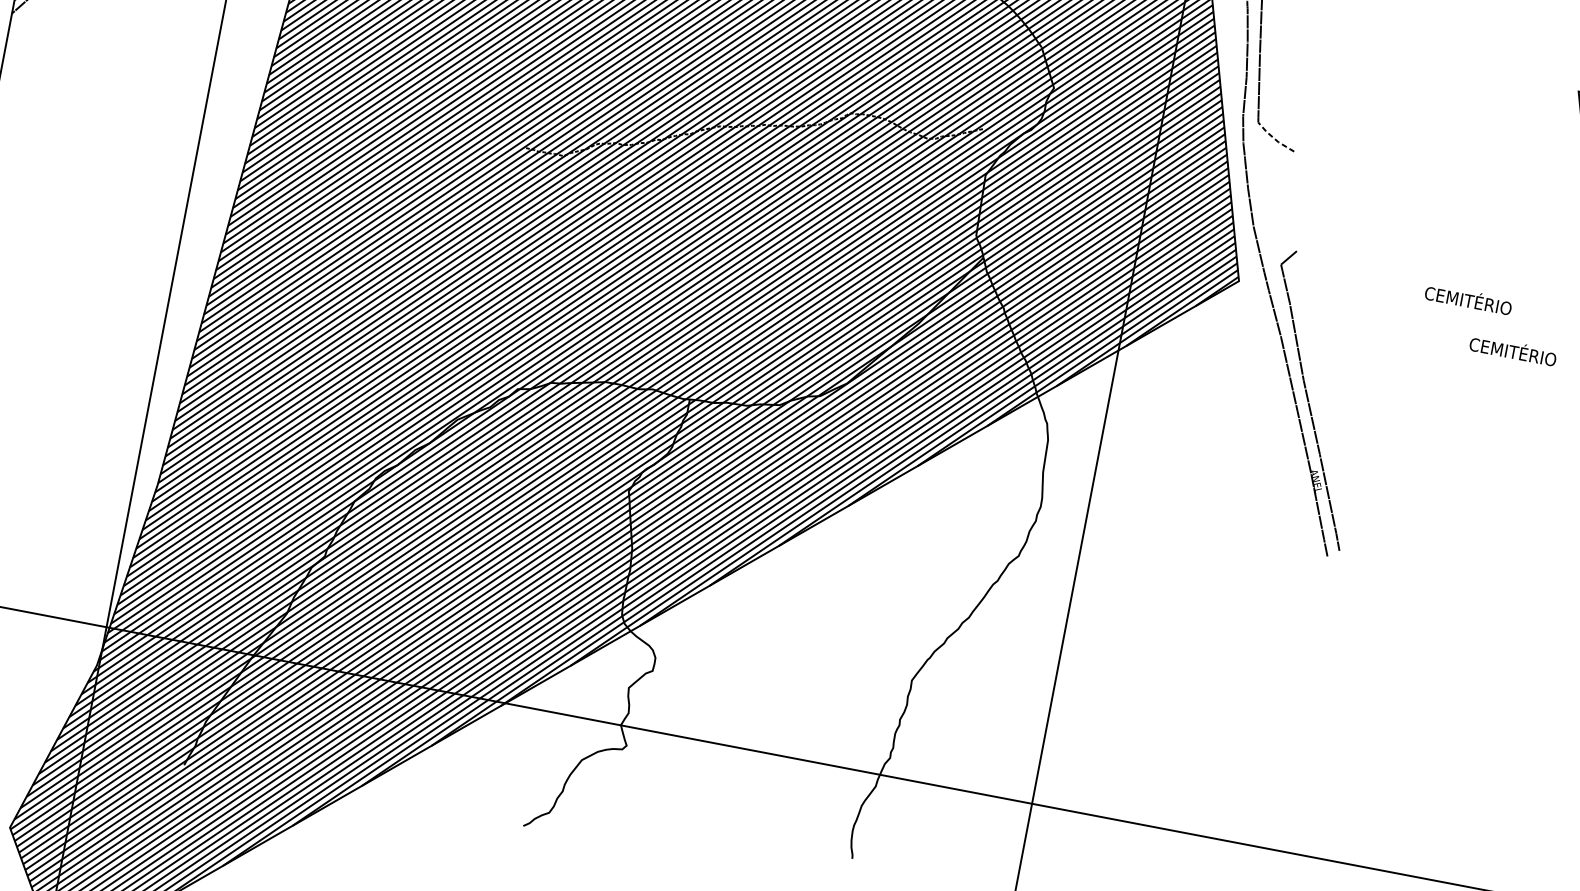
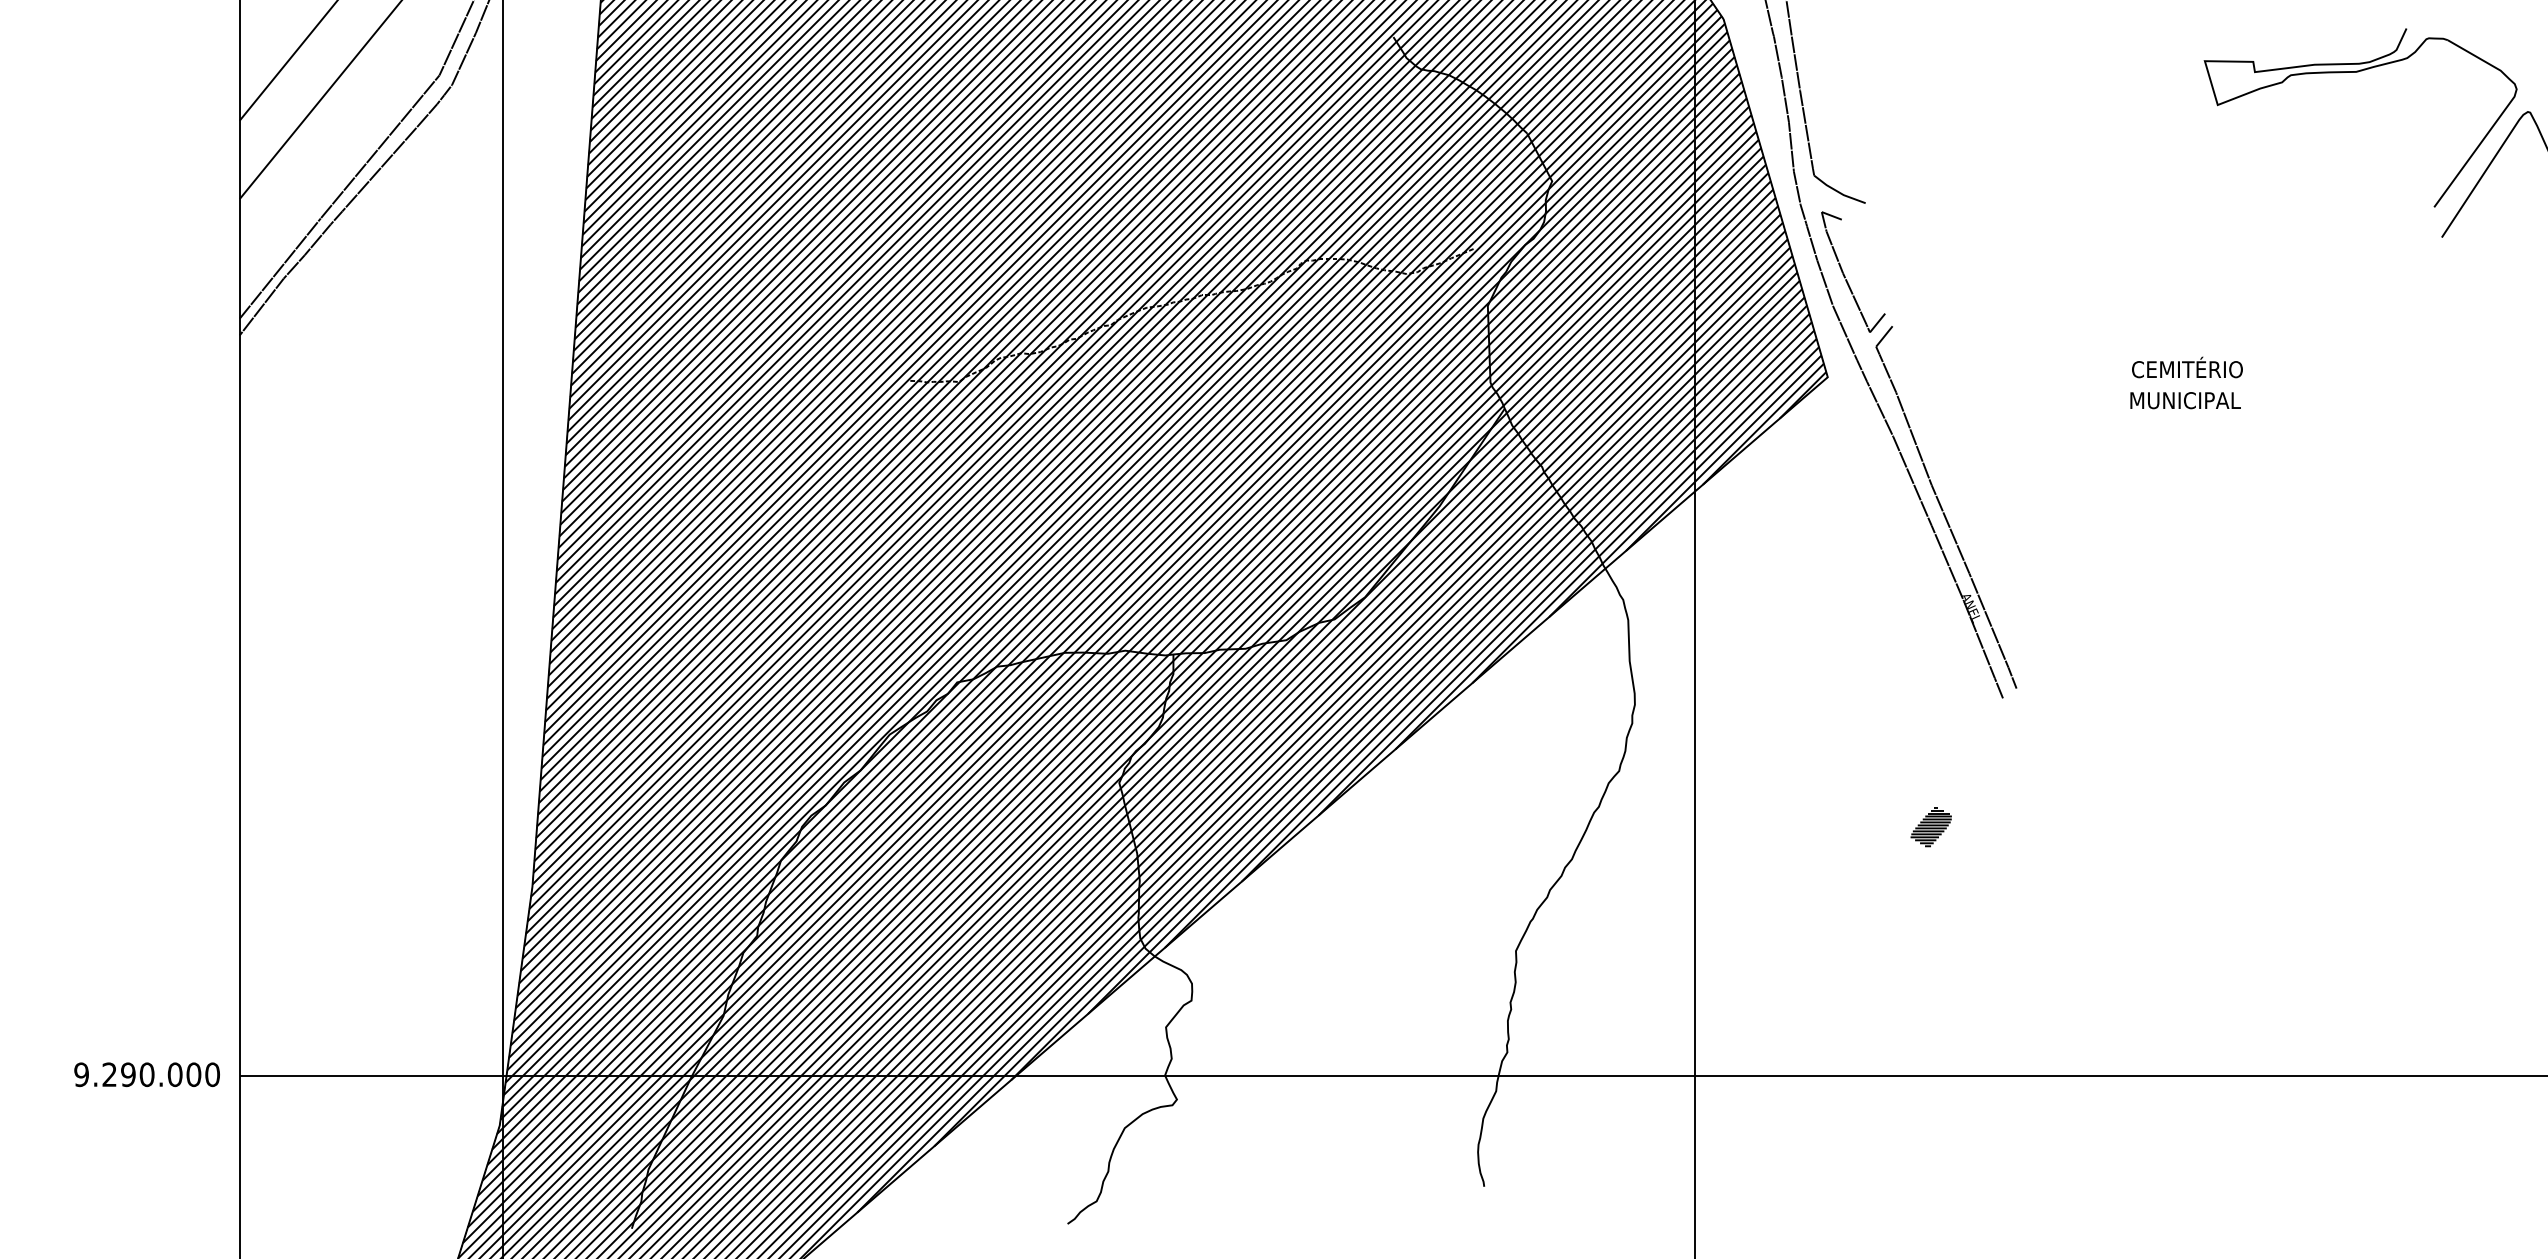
line: (1274, 139) -> (1838, 192), dashed -> solid
part: (1267, 204) -> (1845, 275), added
text: (1468, 299) -> (2187, 367), moved
text: (1512, 350) -> (2184, 398), CEMITÉRIO -> MUNICIPAL
hatch: (1252, 645) -> (1930, 826), added

